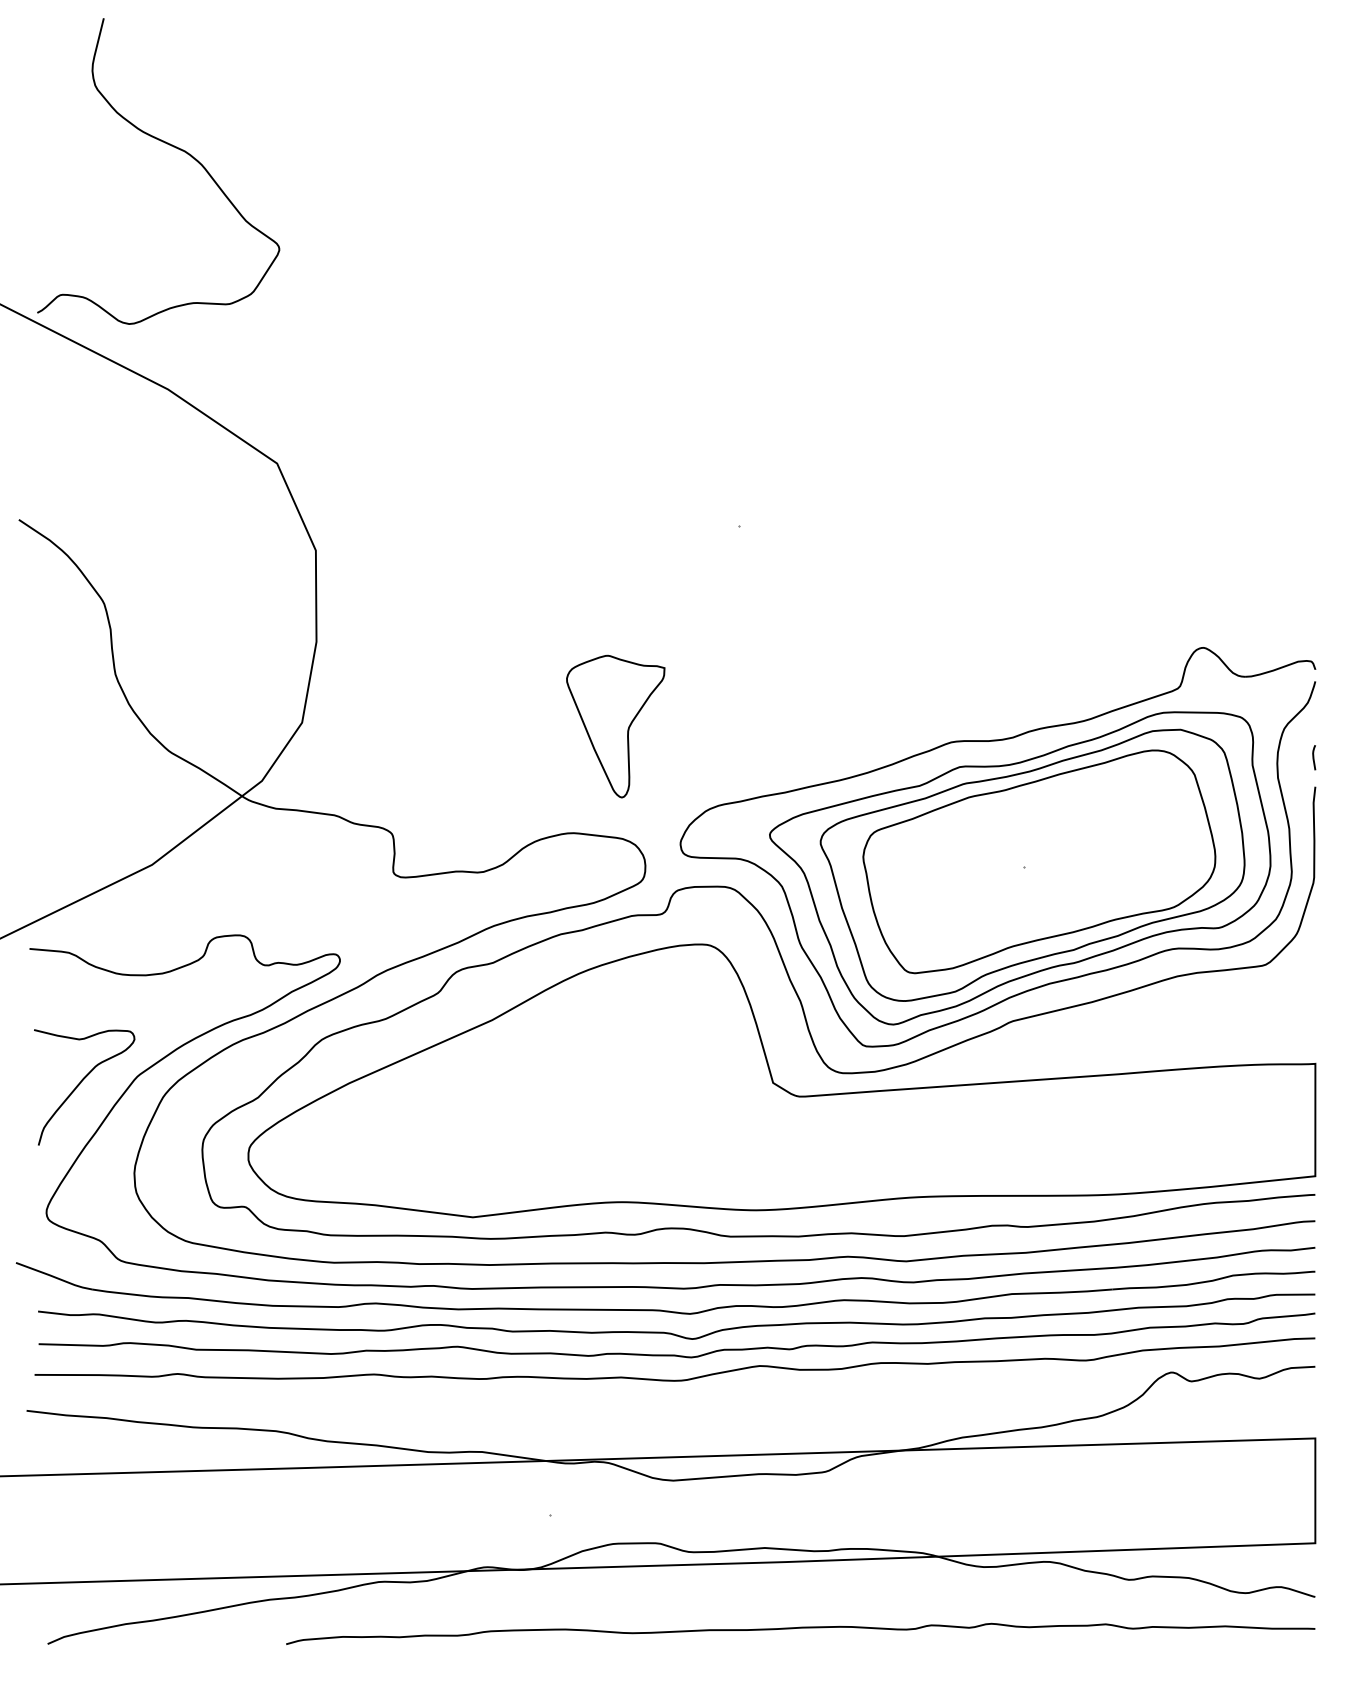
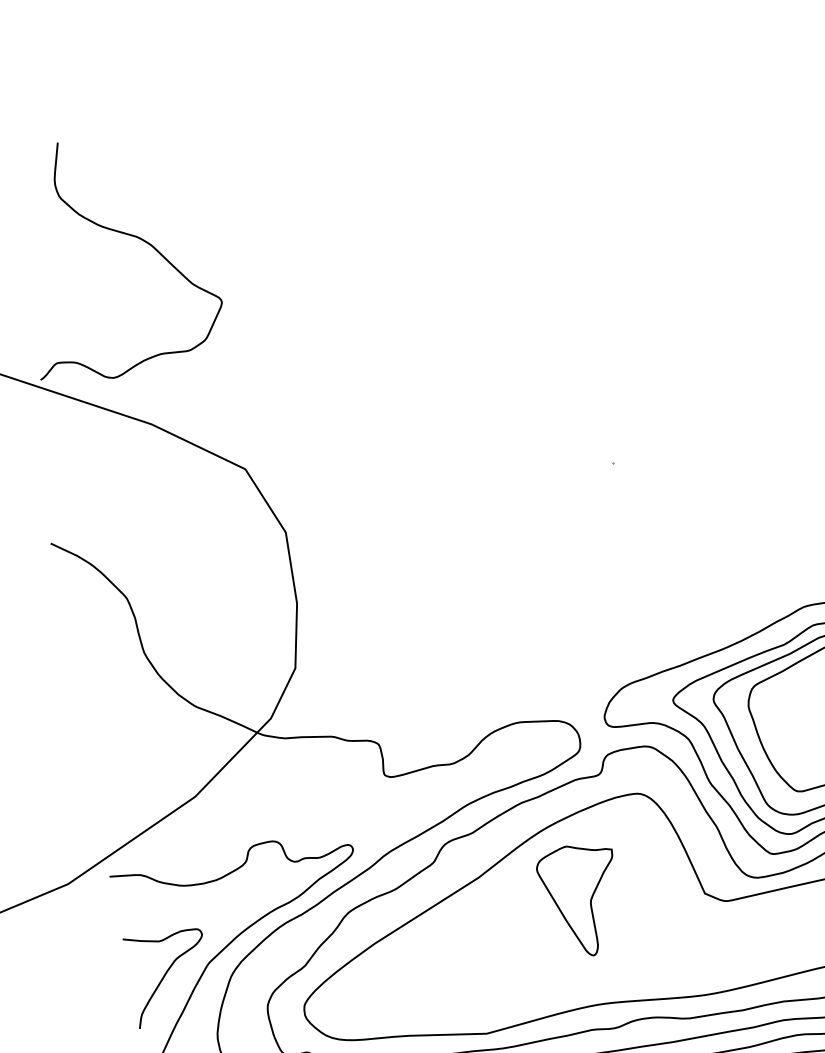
part: (615, 726) -> (580, 900), moved

